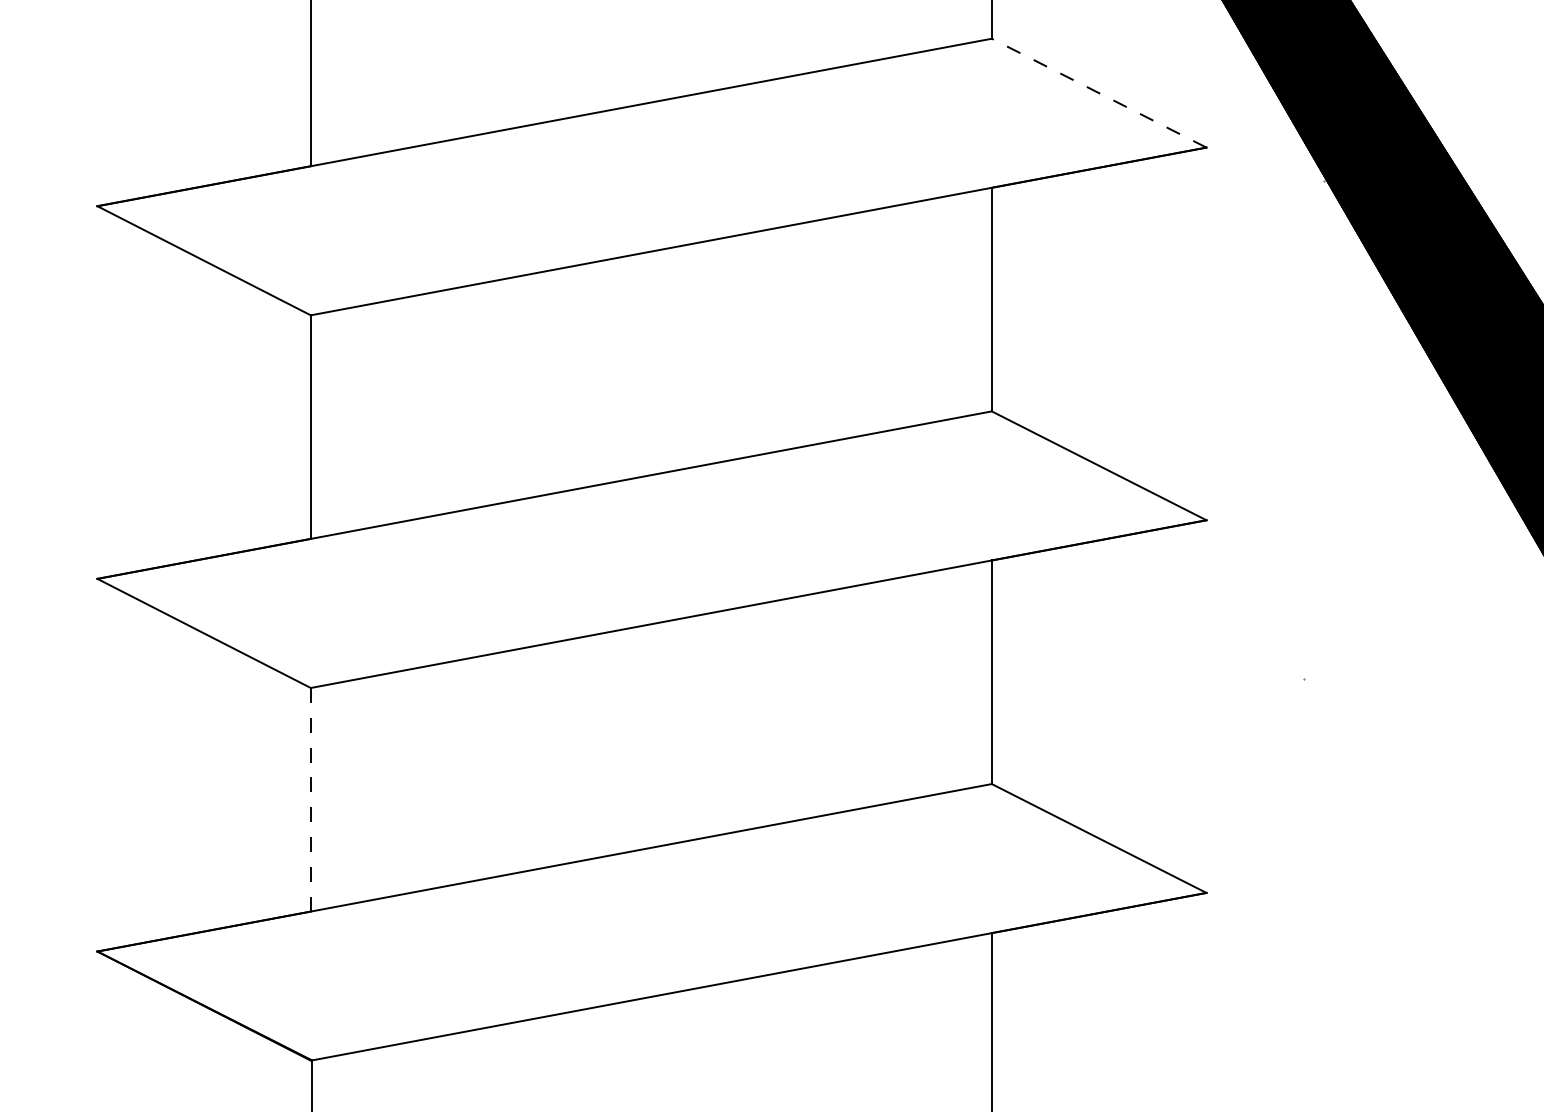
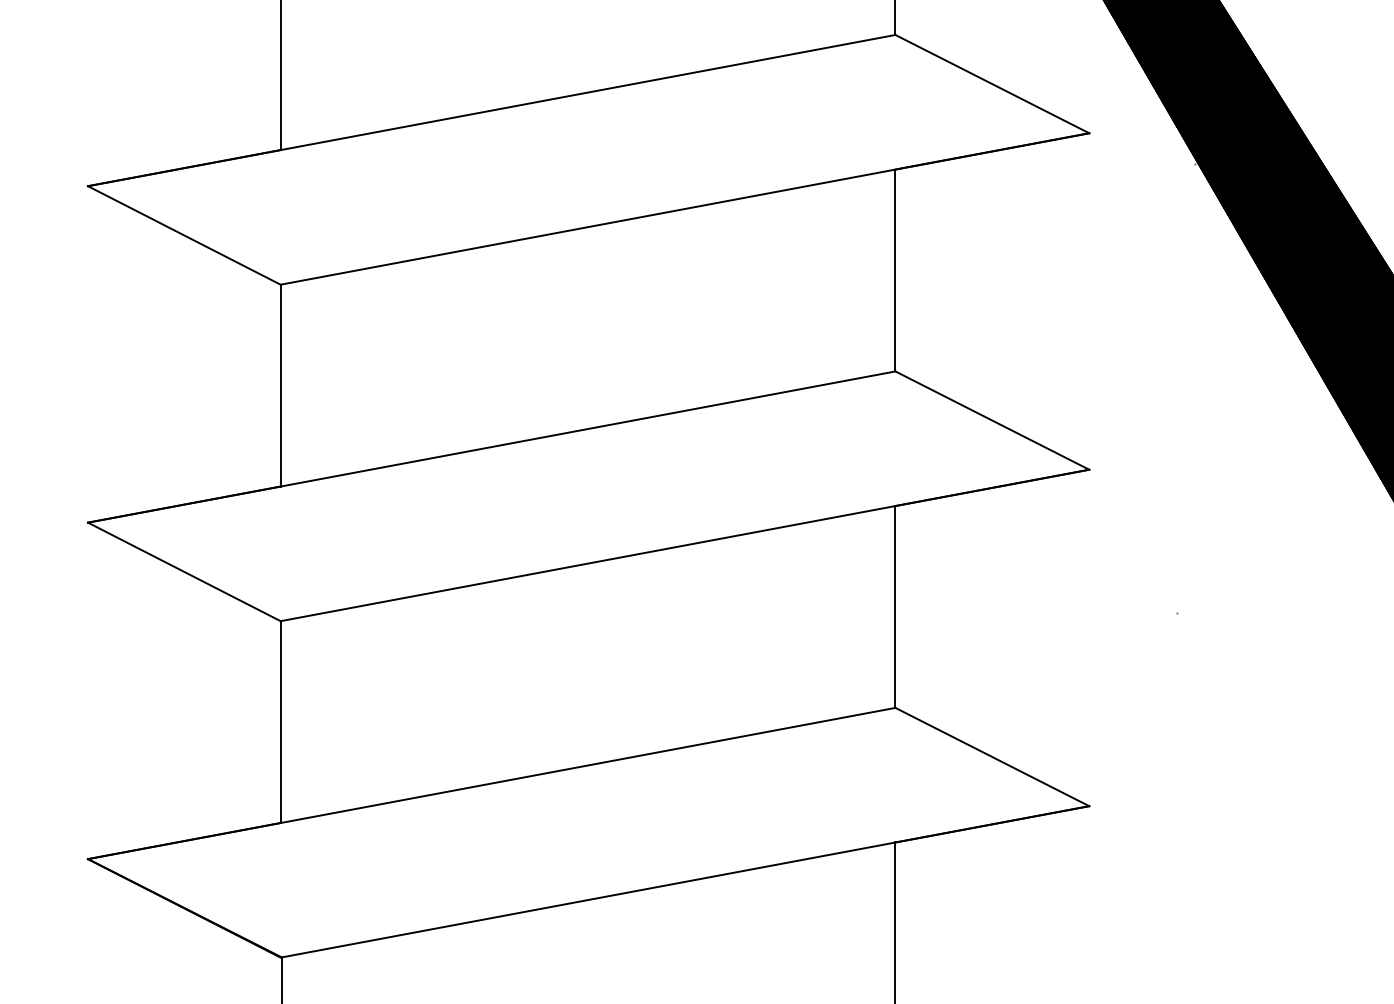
line: (1099, 93) -> (992, 84), dashed -> solid
line: (310, 800) -> (280, 722), dashed -> solid

